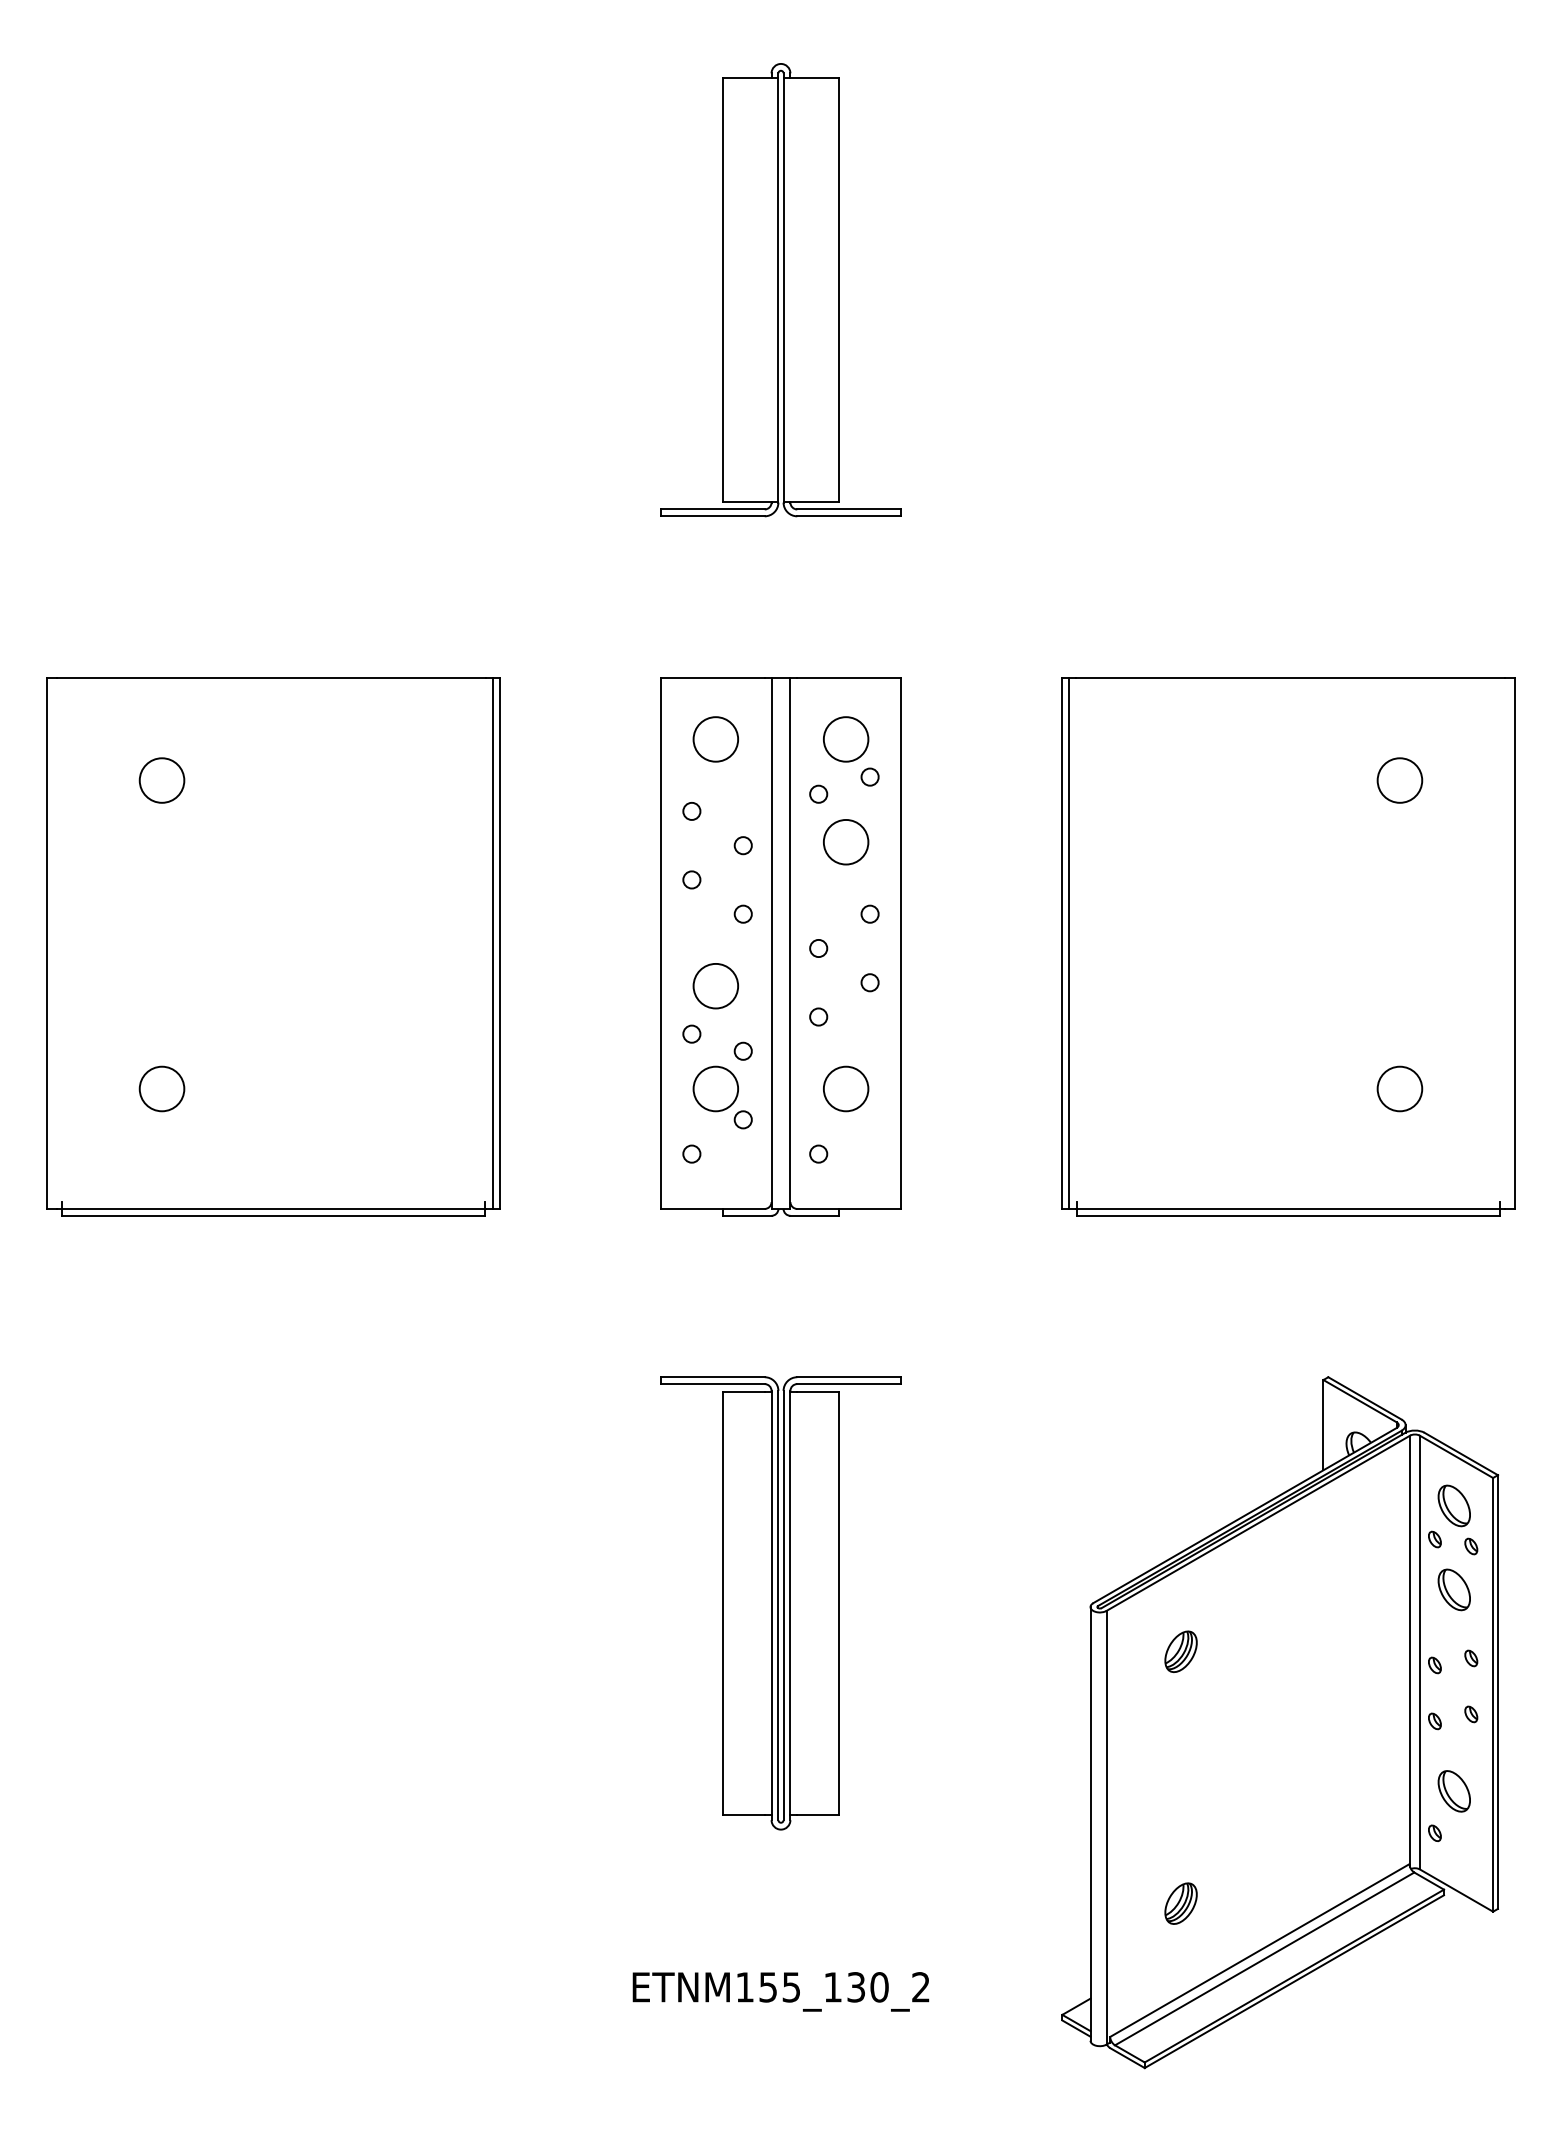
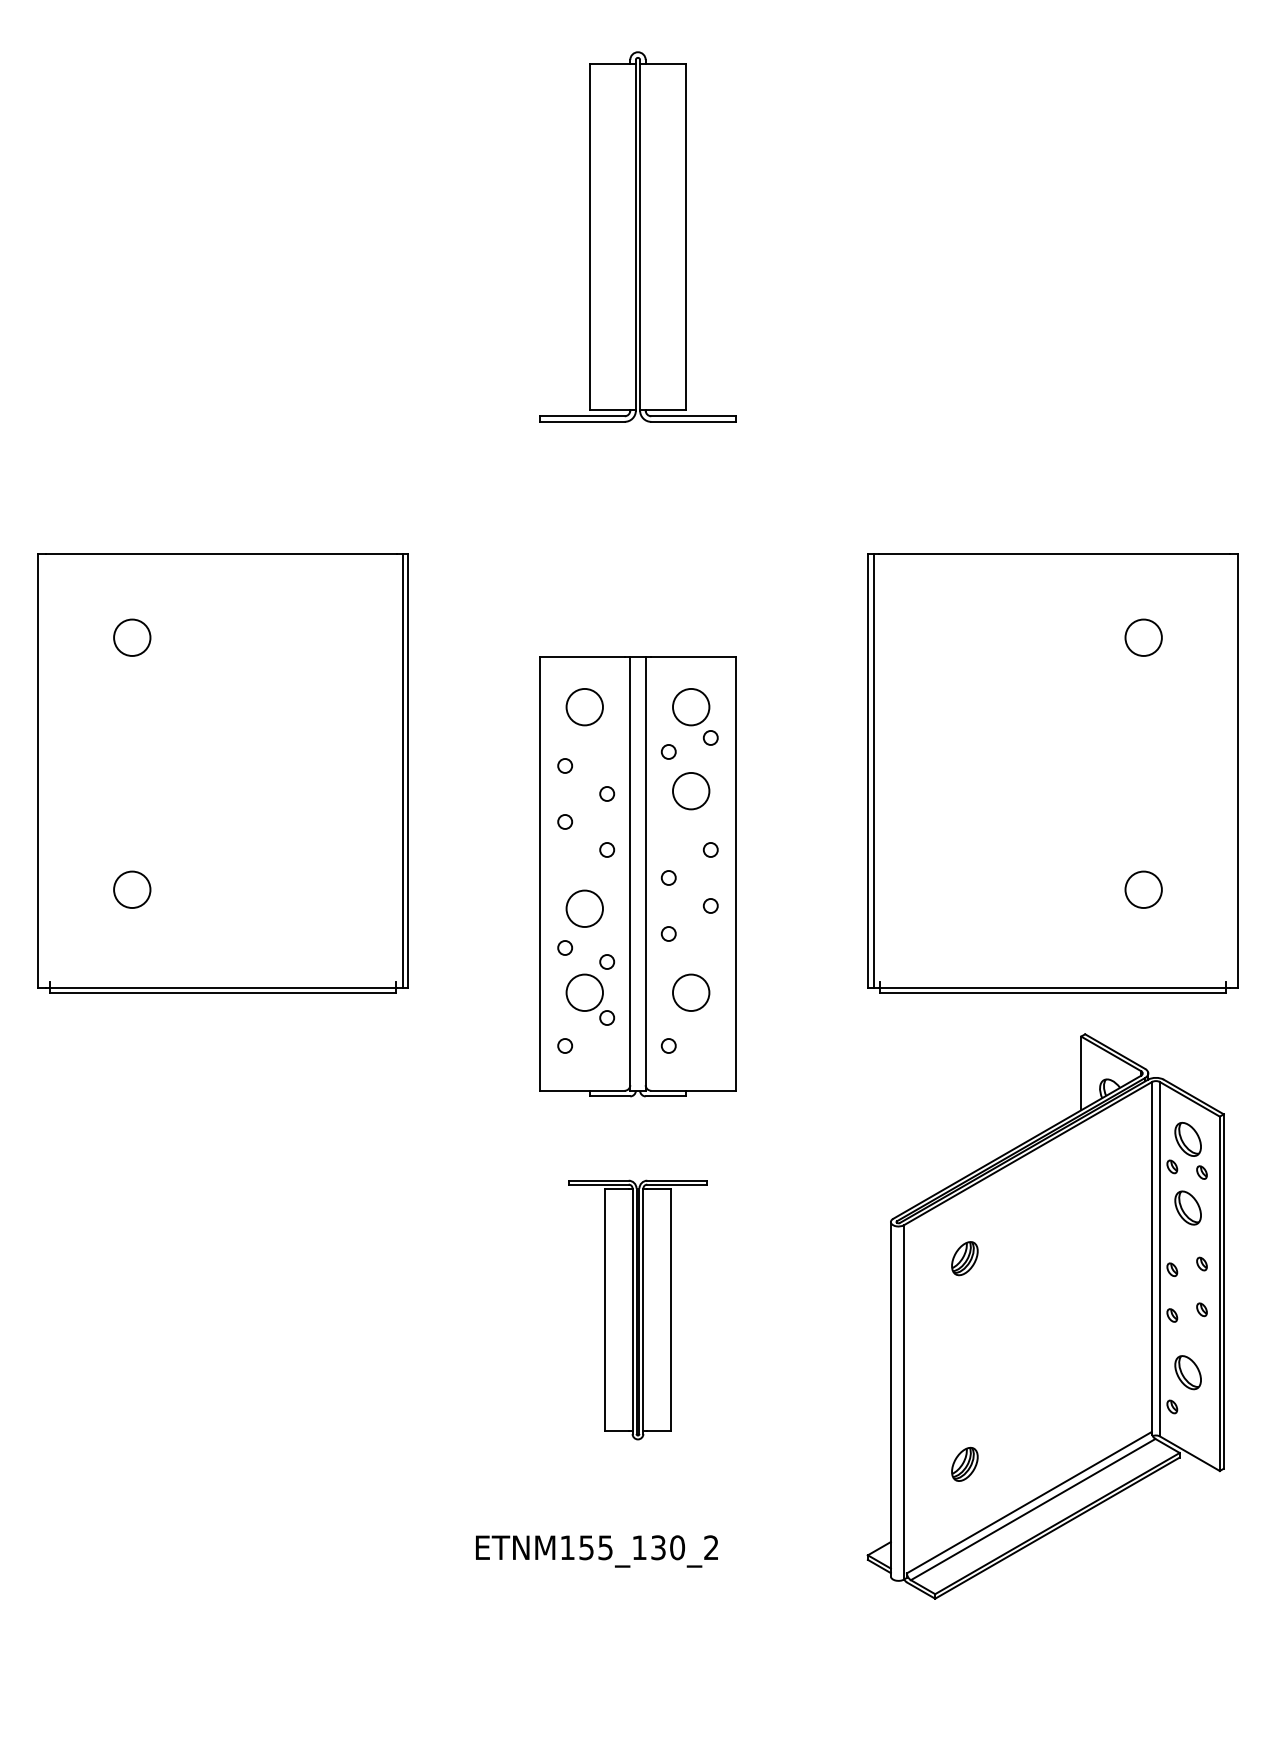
part: (780, 946) -> (637, 876), moved
part: (780, 1602) -> (637, 1309), size x0.7
part: (1279, 1722) -> (1045, 1316), moved
text: (780, 1991) -> (596, 1551), moved

